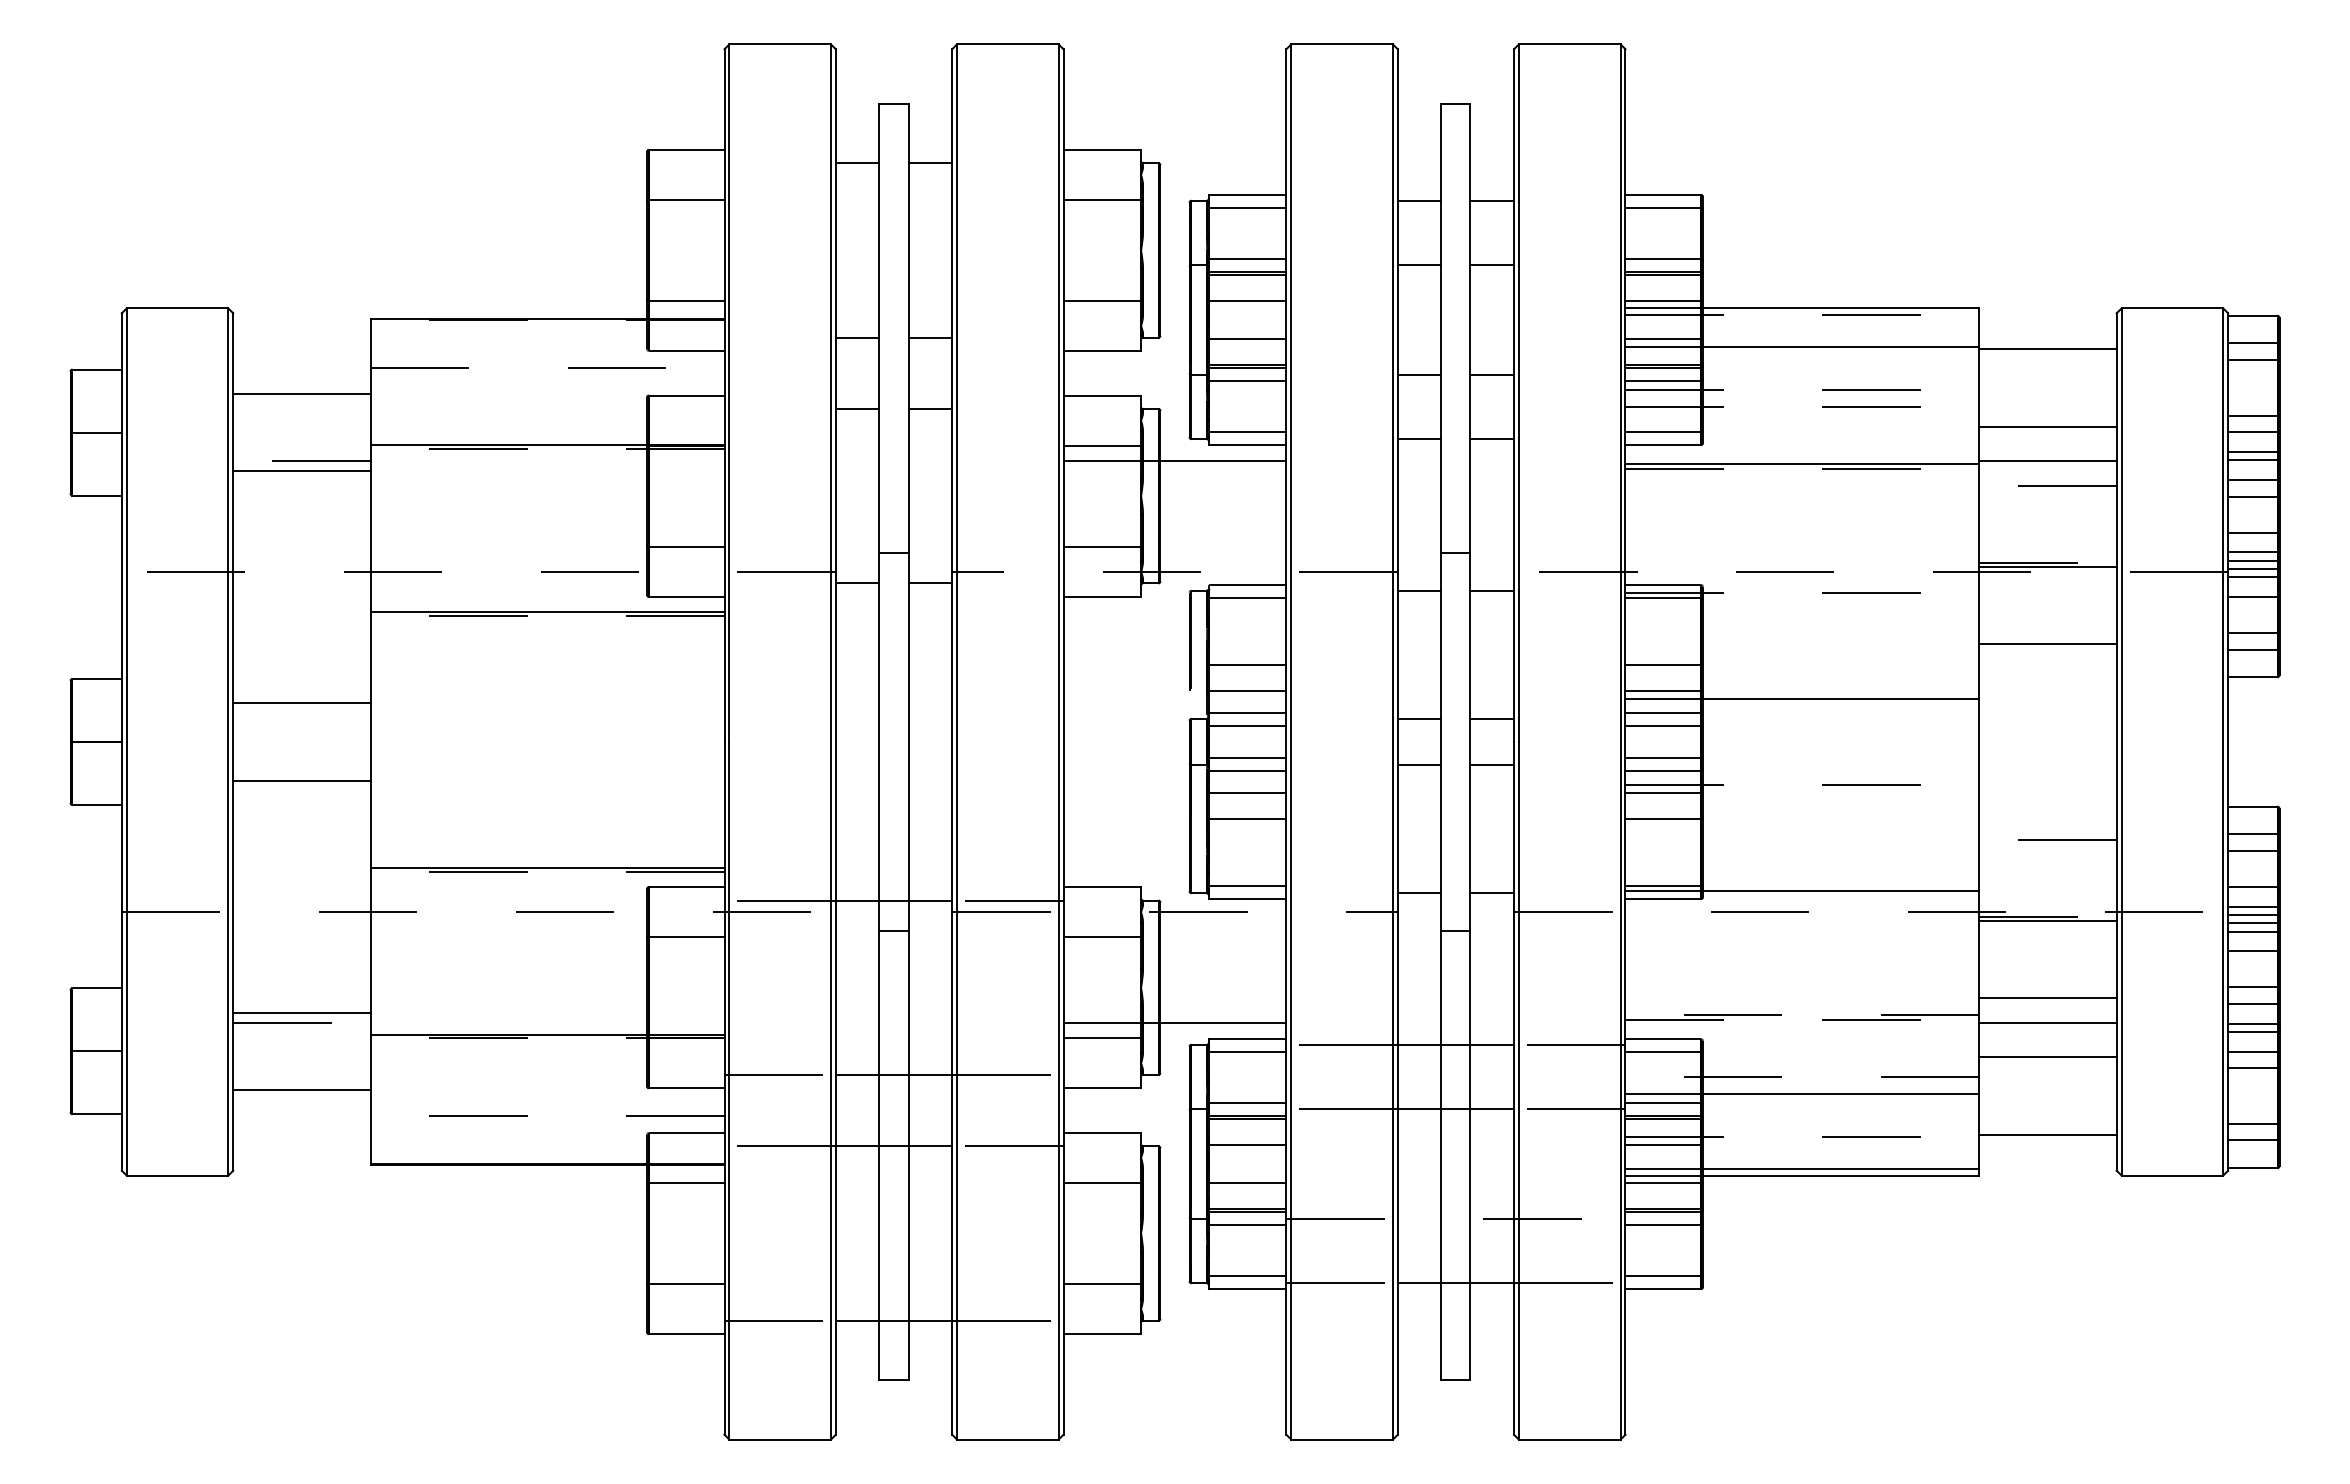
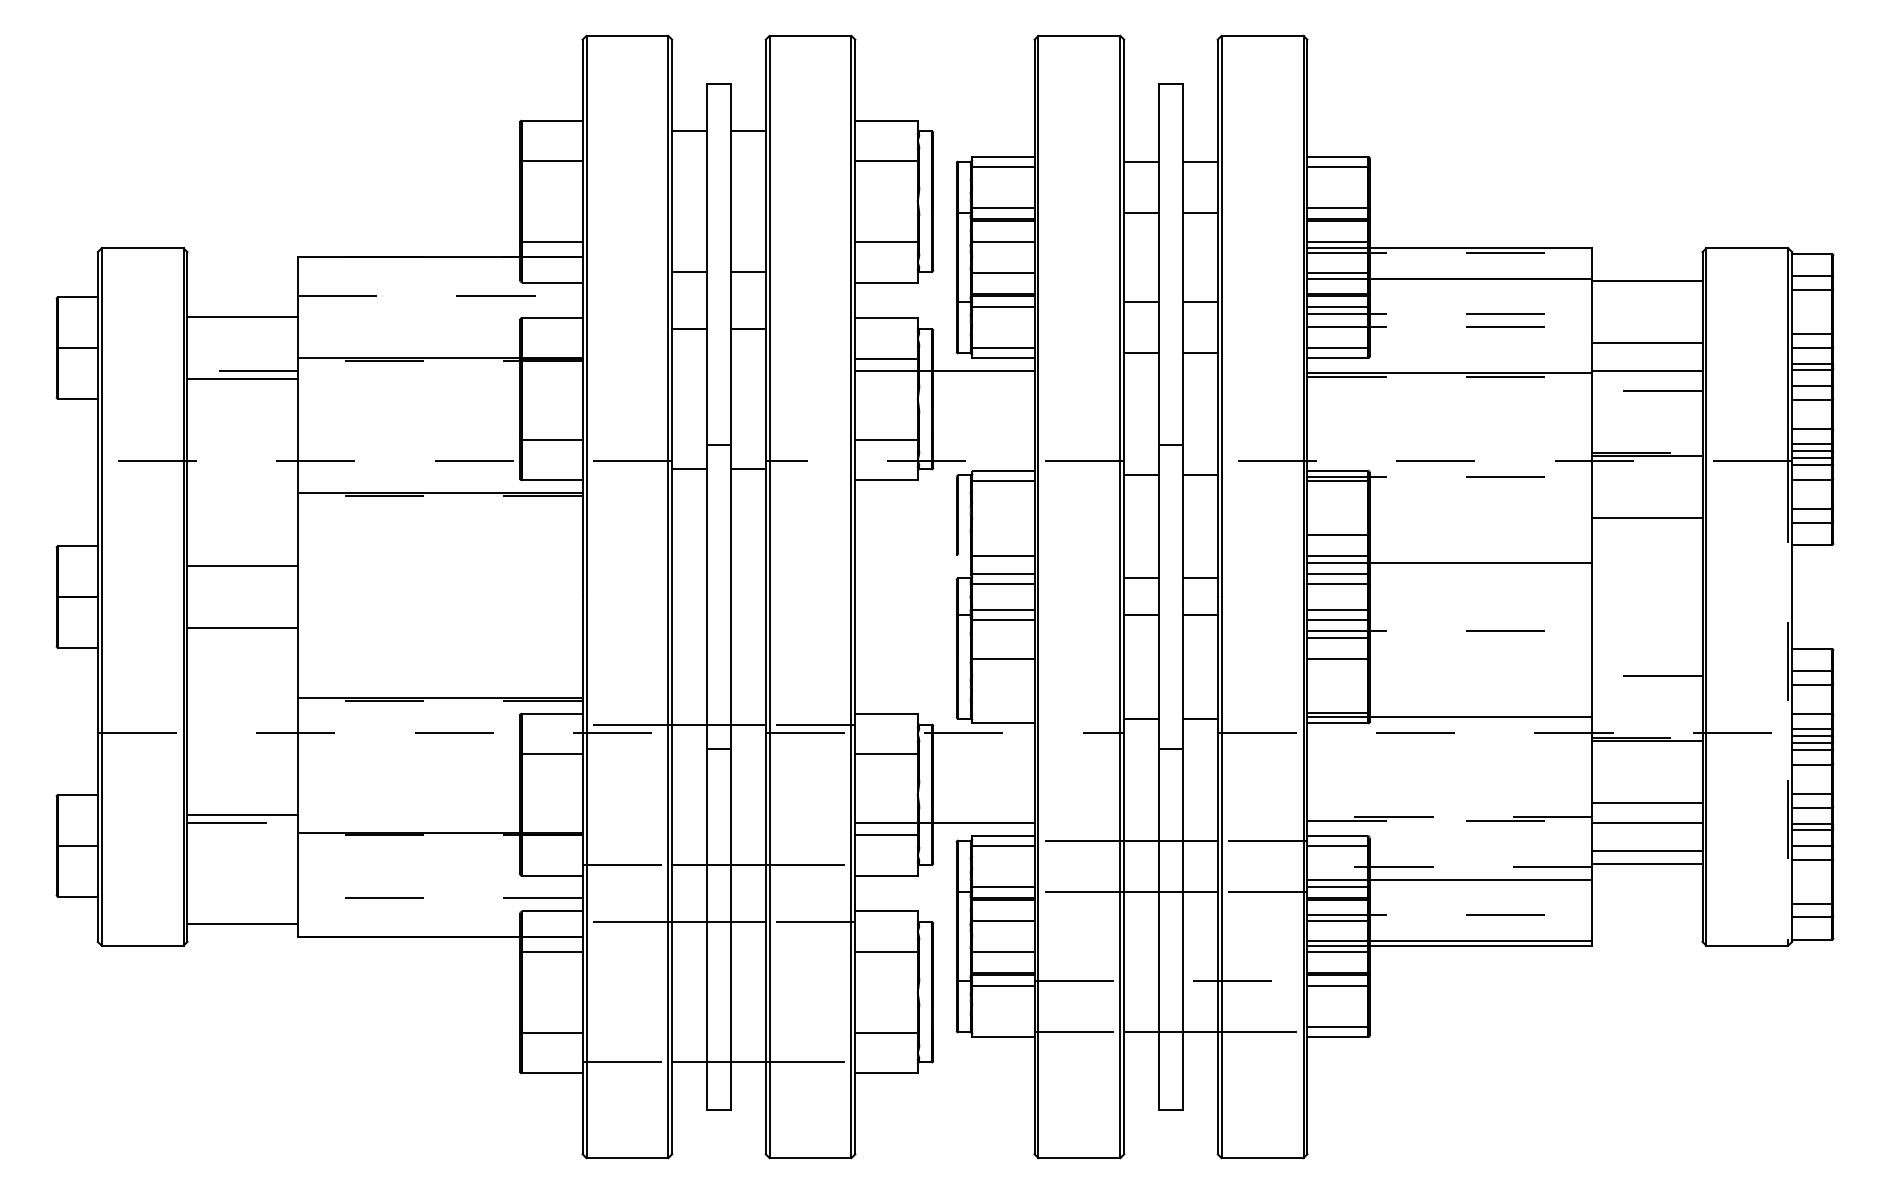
line: (1247, 664) -> (1003, 534), removed
line: (1247, 792) -> (1003, 637), removed
line: (2223, 875) -> (1788, 704), solid -> dashed
line: (1247, 885) -> (1003, 712), removed
line: (301, 1090) -> (242, 924), moved
line: (2047, 1134) -> (1646, 863), moved
line: (1247, 1275) -> (1003, 1026), removed

